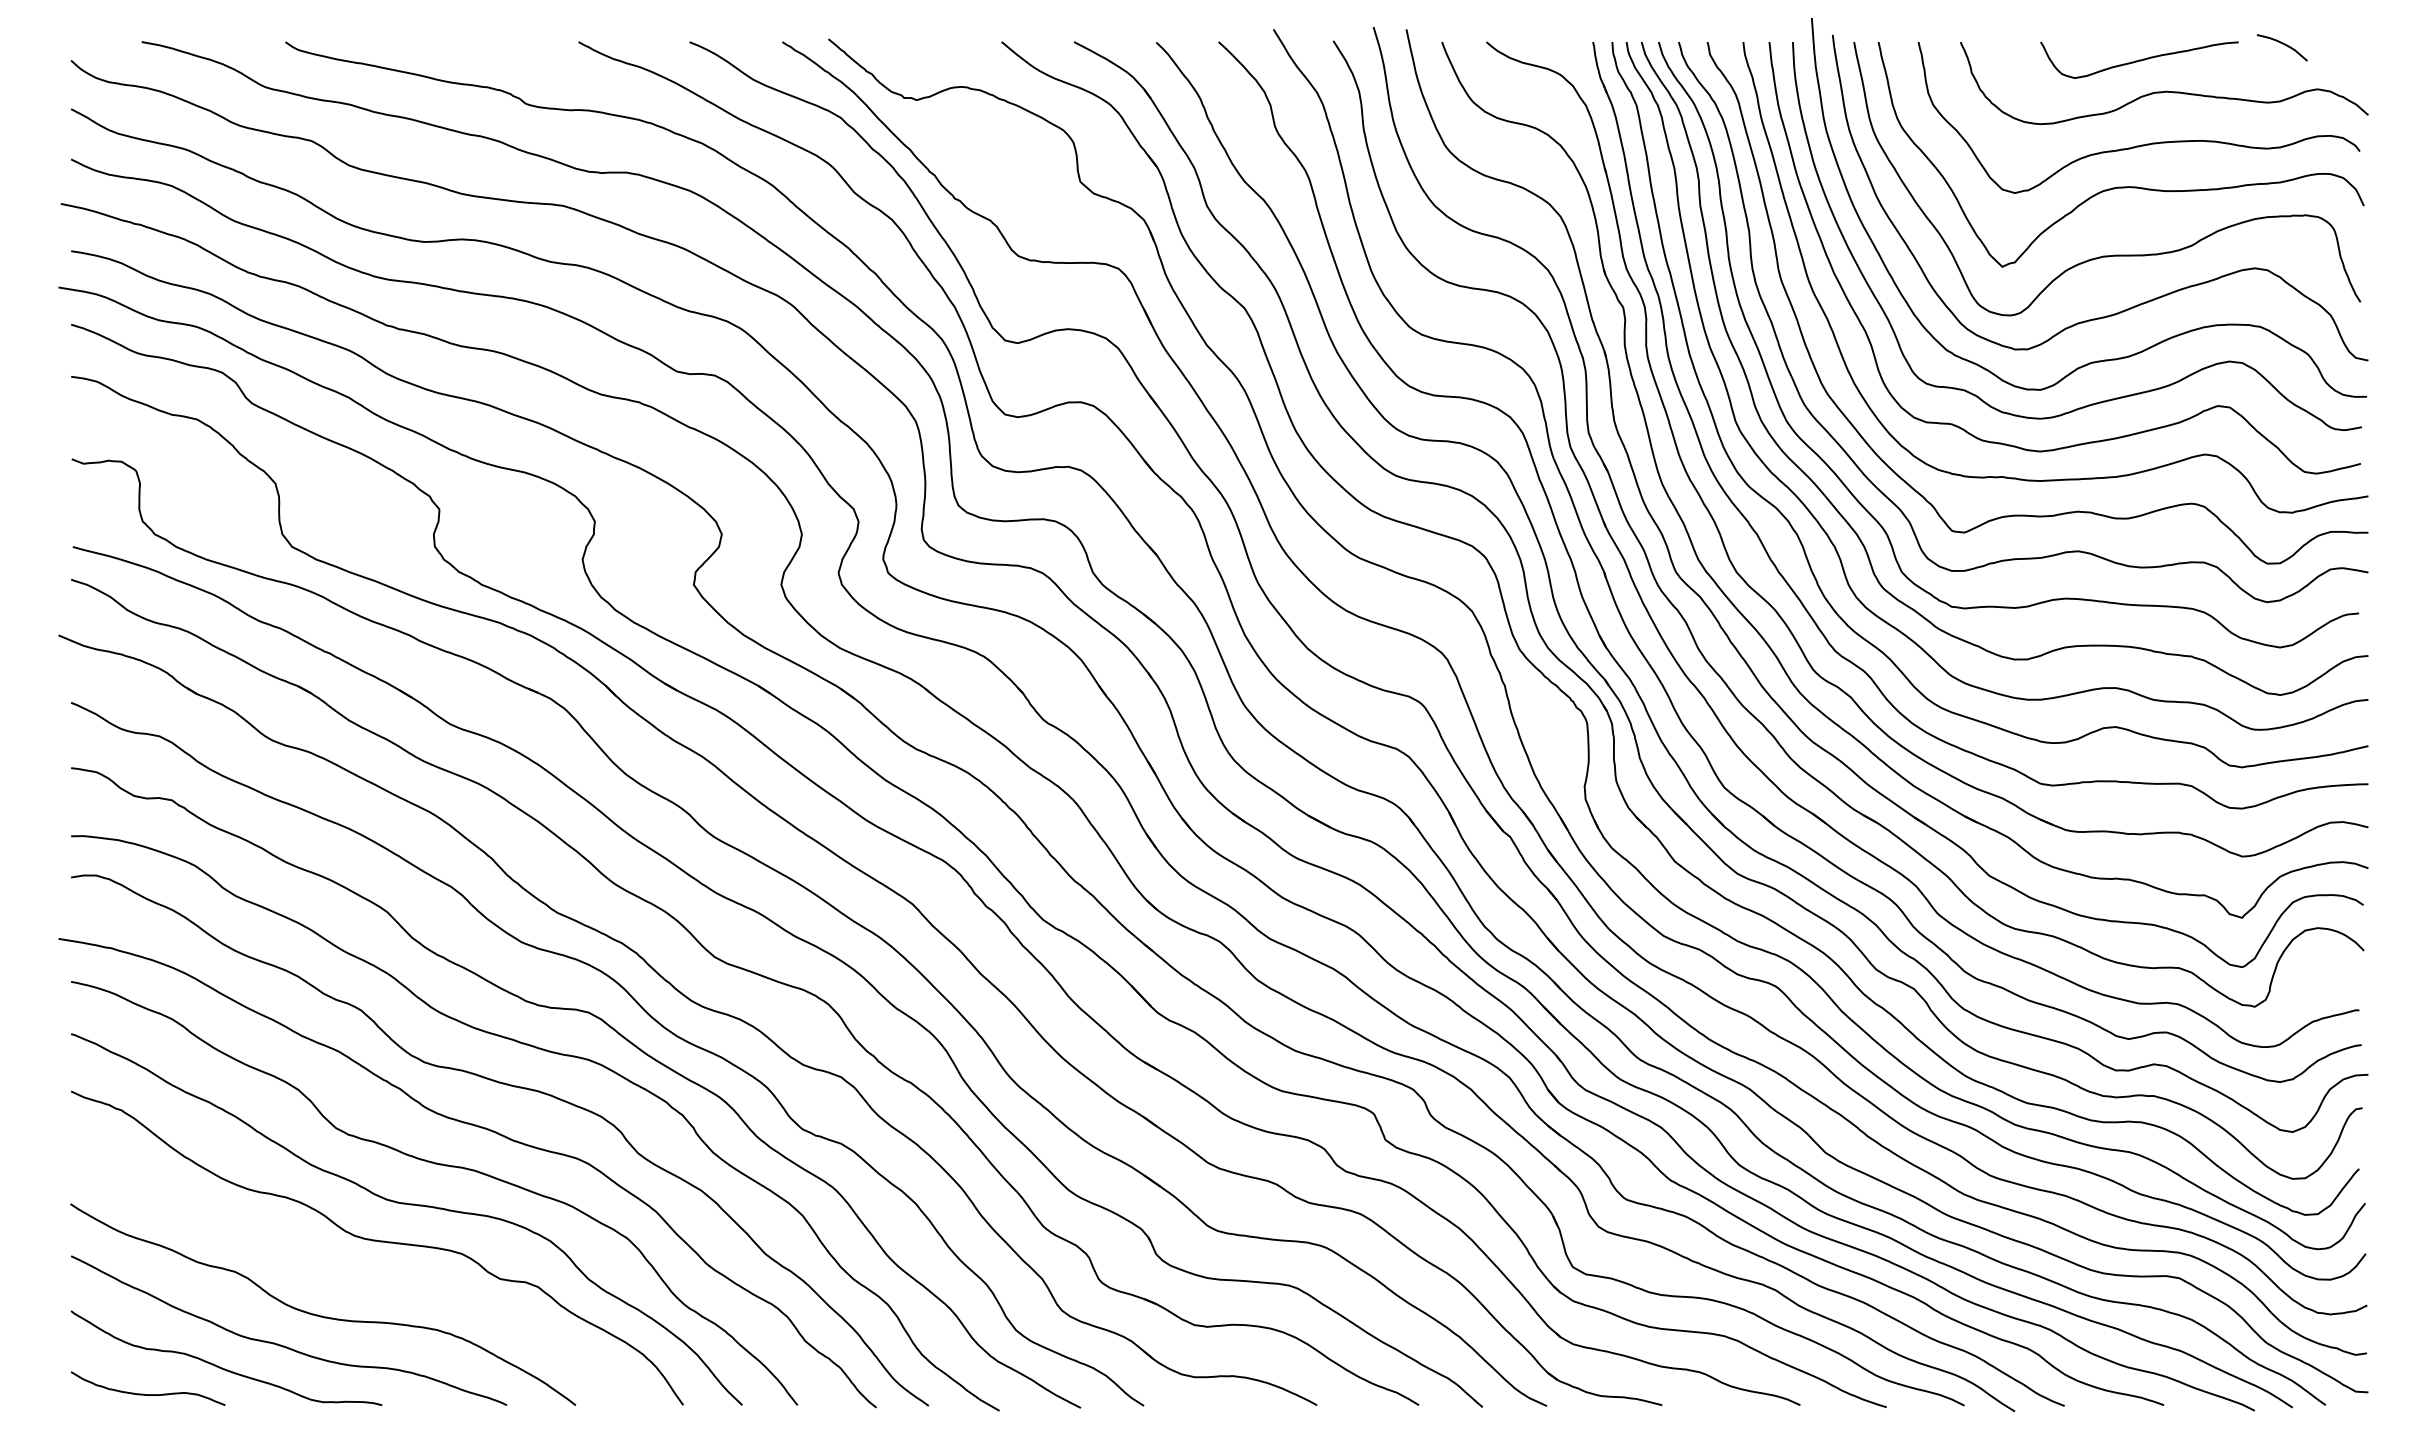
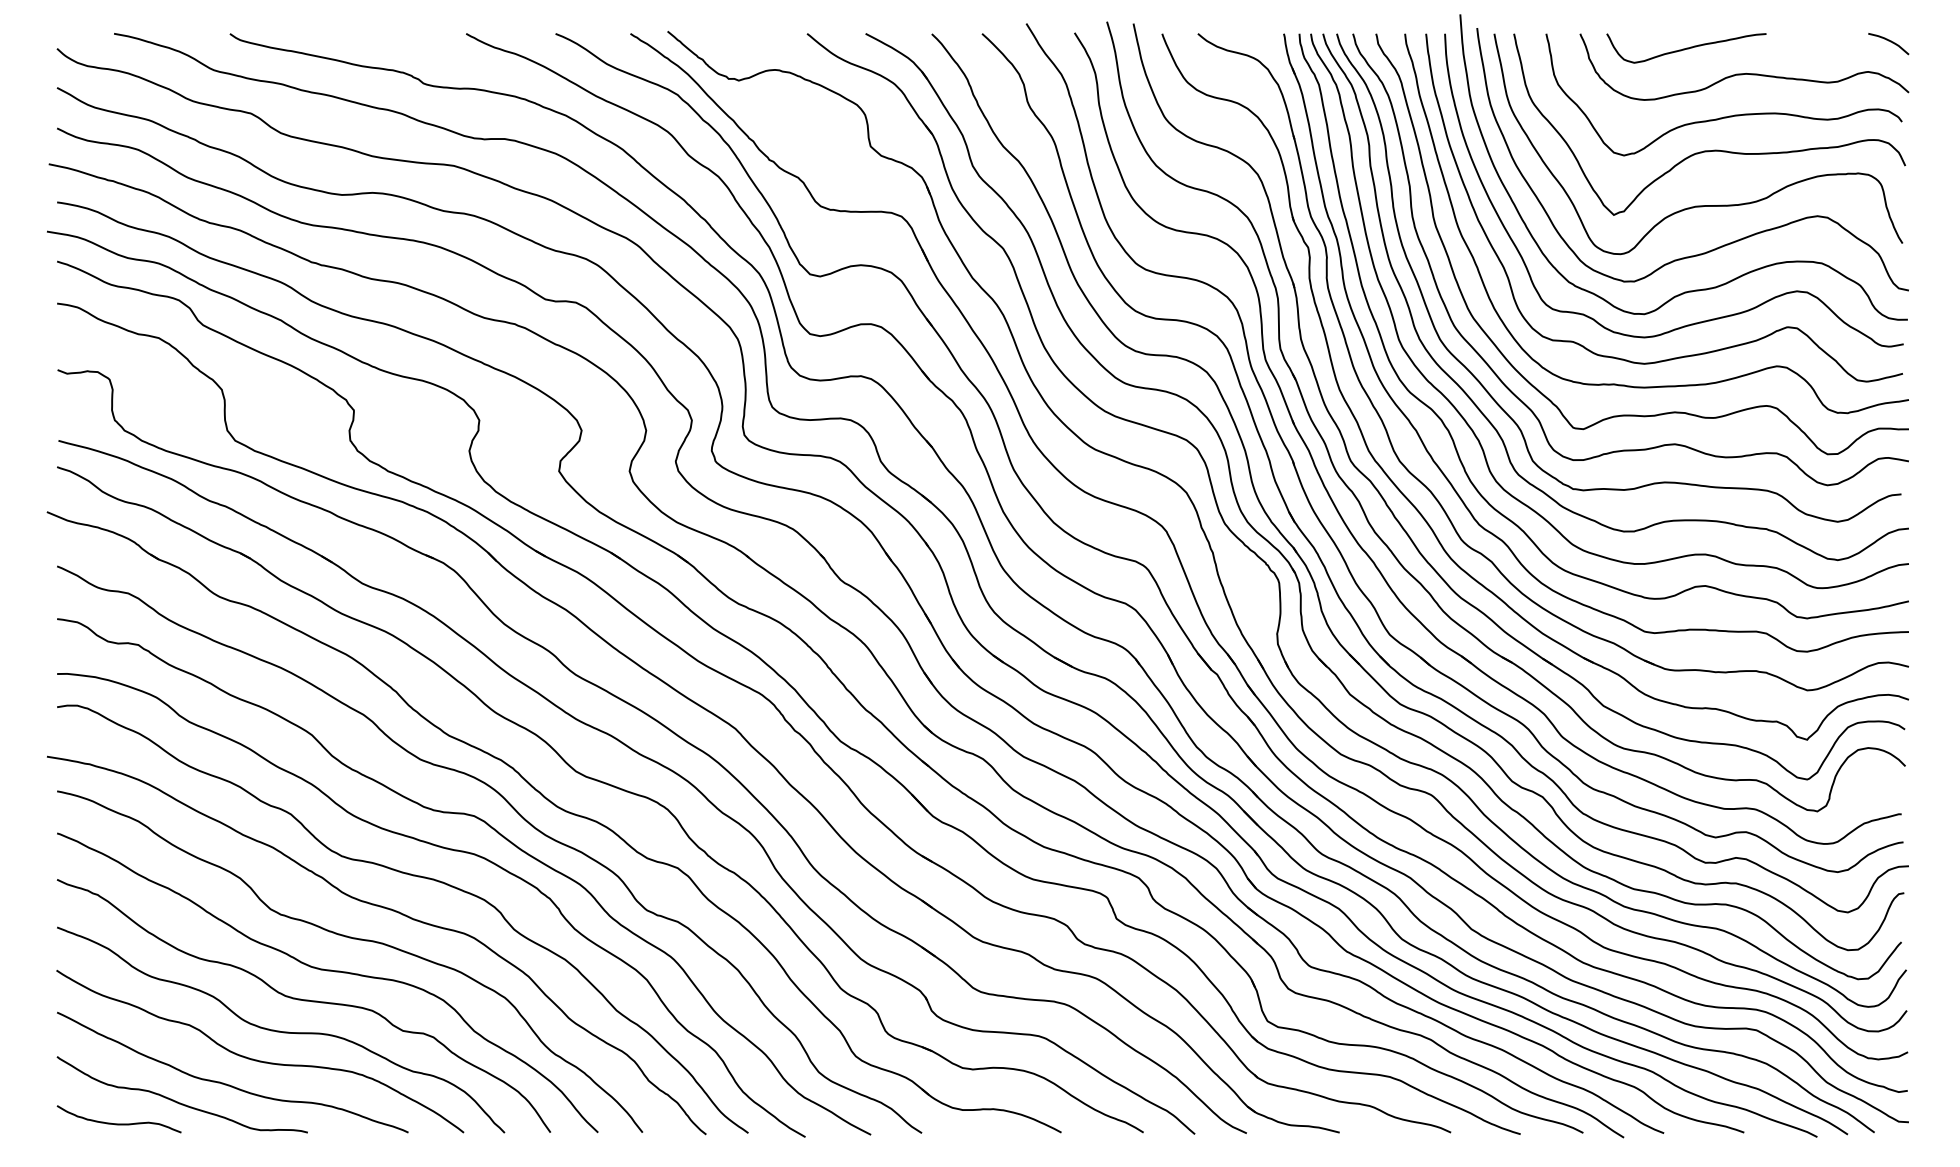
curve: (2282, 44) -> (1888, 41), moved
curve: (2139, 59) -> (1686, 47), moved
curve: (348, 1279) -> (280, 1031), added

